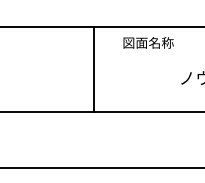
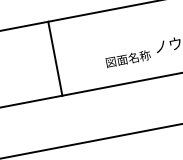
text: (148, 42) -> (128, 58), moved
line: (94, 69) -> (55, 58), moved

